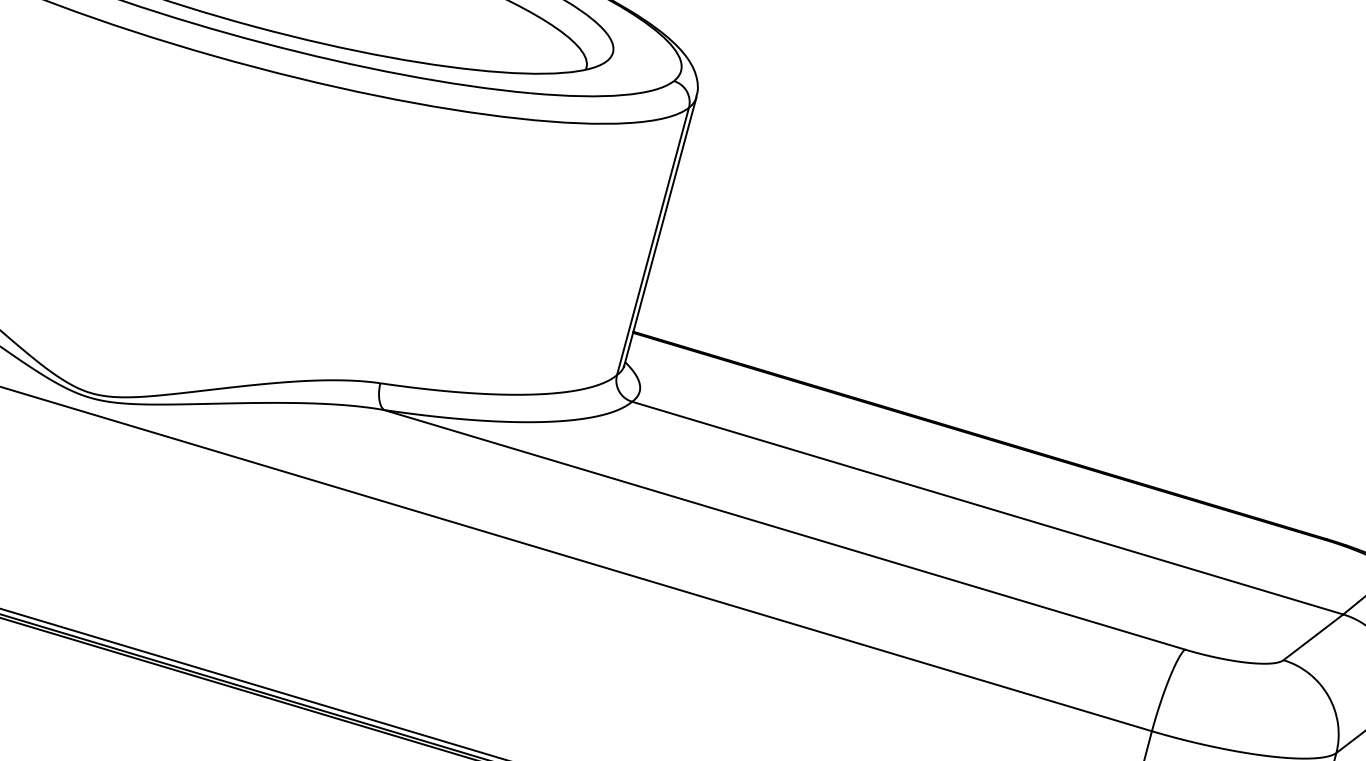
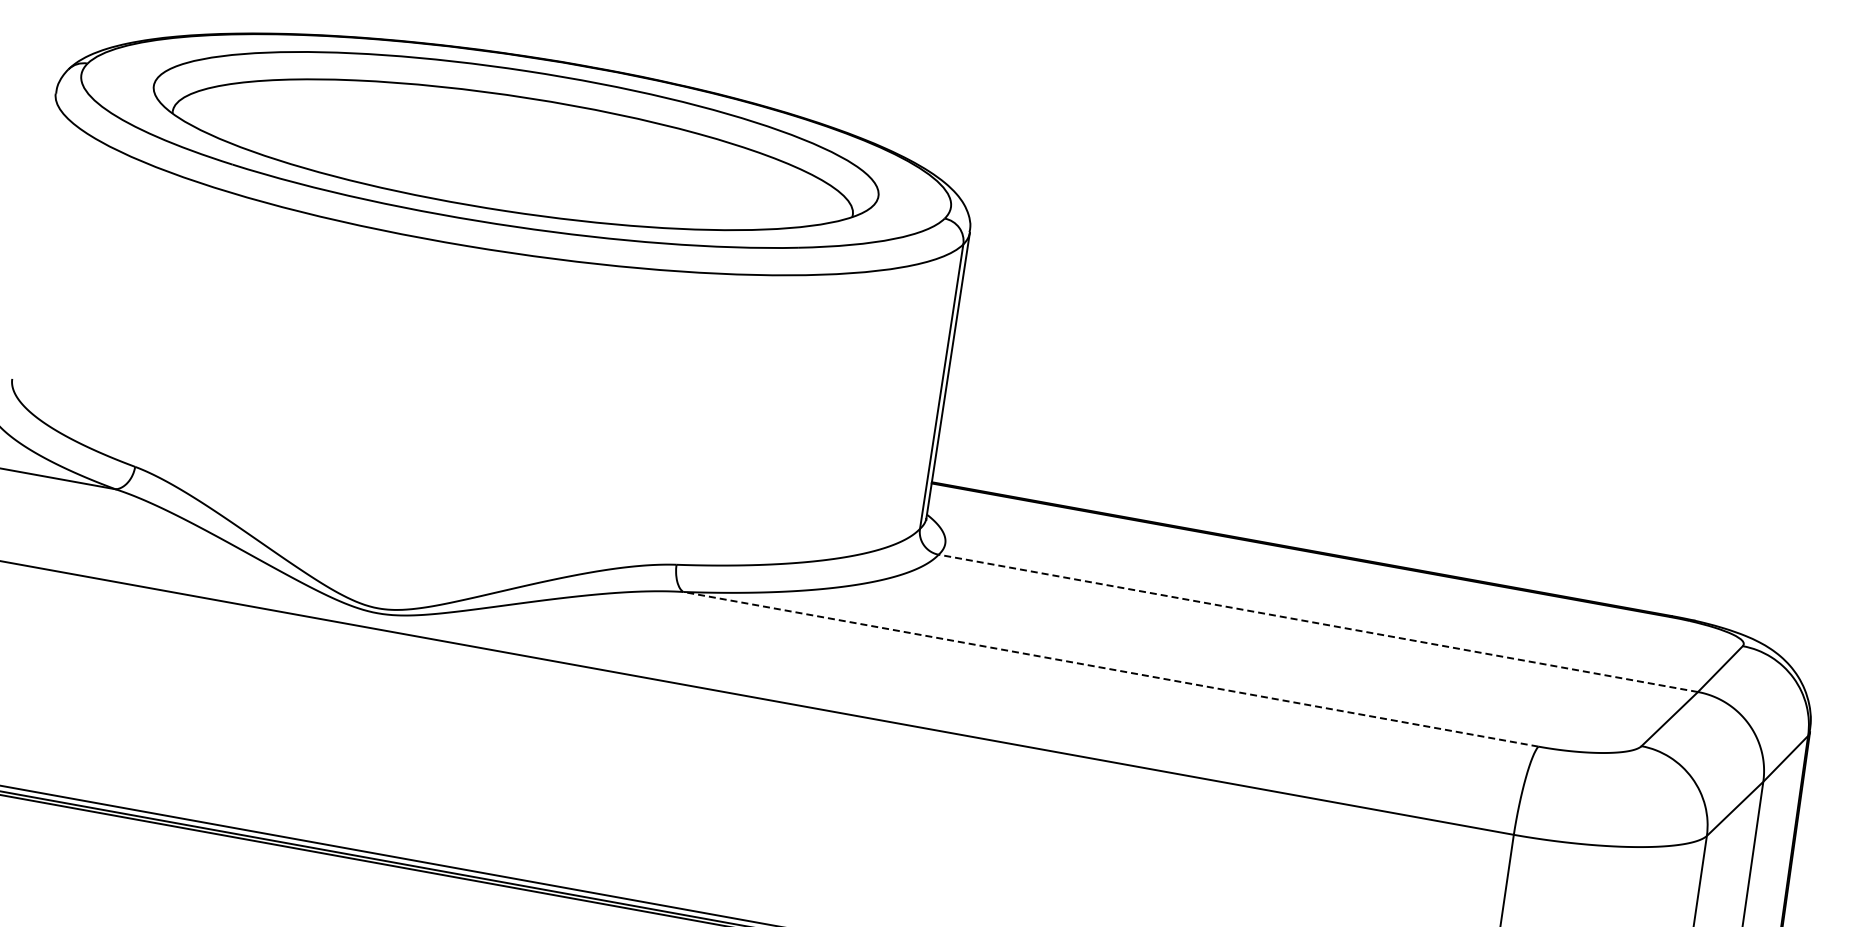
line: (987, 508) -> (1318, 623), solid -> dashed
line: (784, 529) -> (1110, 669), solid -> dashed

